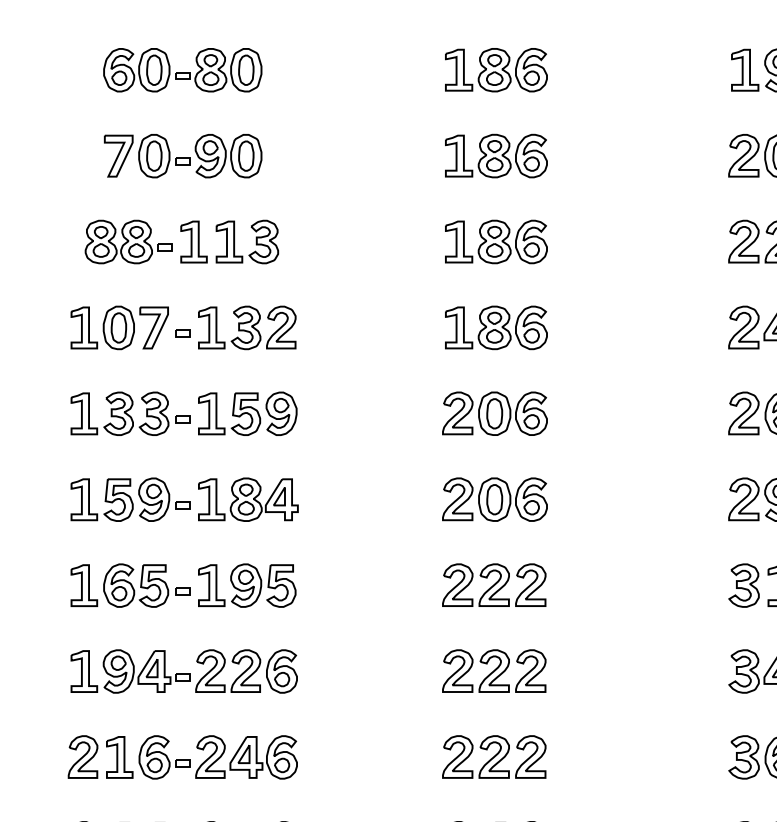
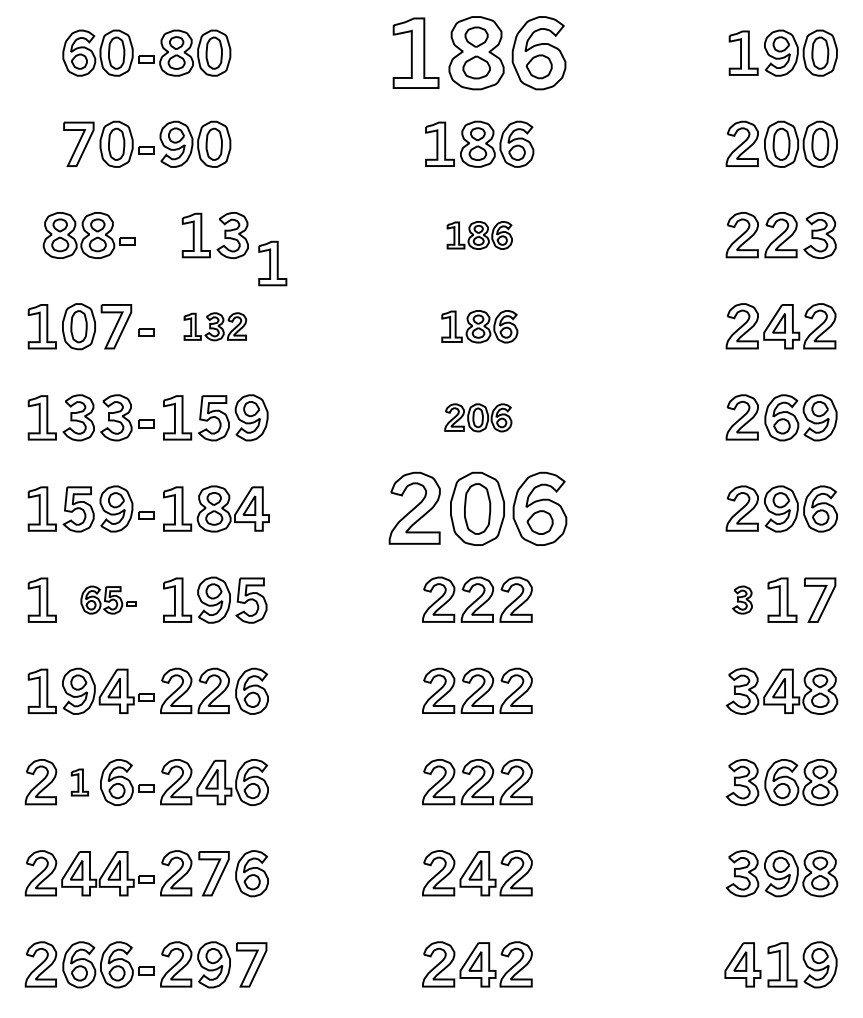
part: (496, 69) -> (479, 52), size x1.6
part: (193, 242) -> (272, 263), moved
part: (496, 242) -> (479, 235), size x0.6
part: (247, 327) -> (215, 326), size x0.6
part: (496, 327) -> (479, 326), size x0.7
part: (495, 413) -> (478, 417), size x0.6
part: (495, 499) -> (478, 508), size x1.6
part: (146, 584) -> (108, 599), size x0.6
part: (744, 584) -> (742, 599), size x0.6
part: (119, 757) -> (79, 782), size x0.6

